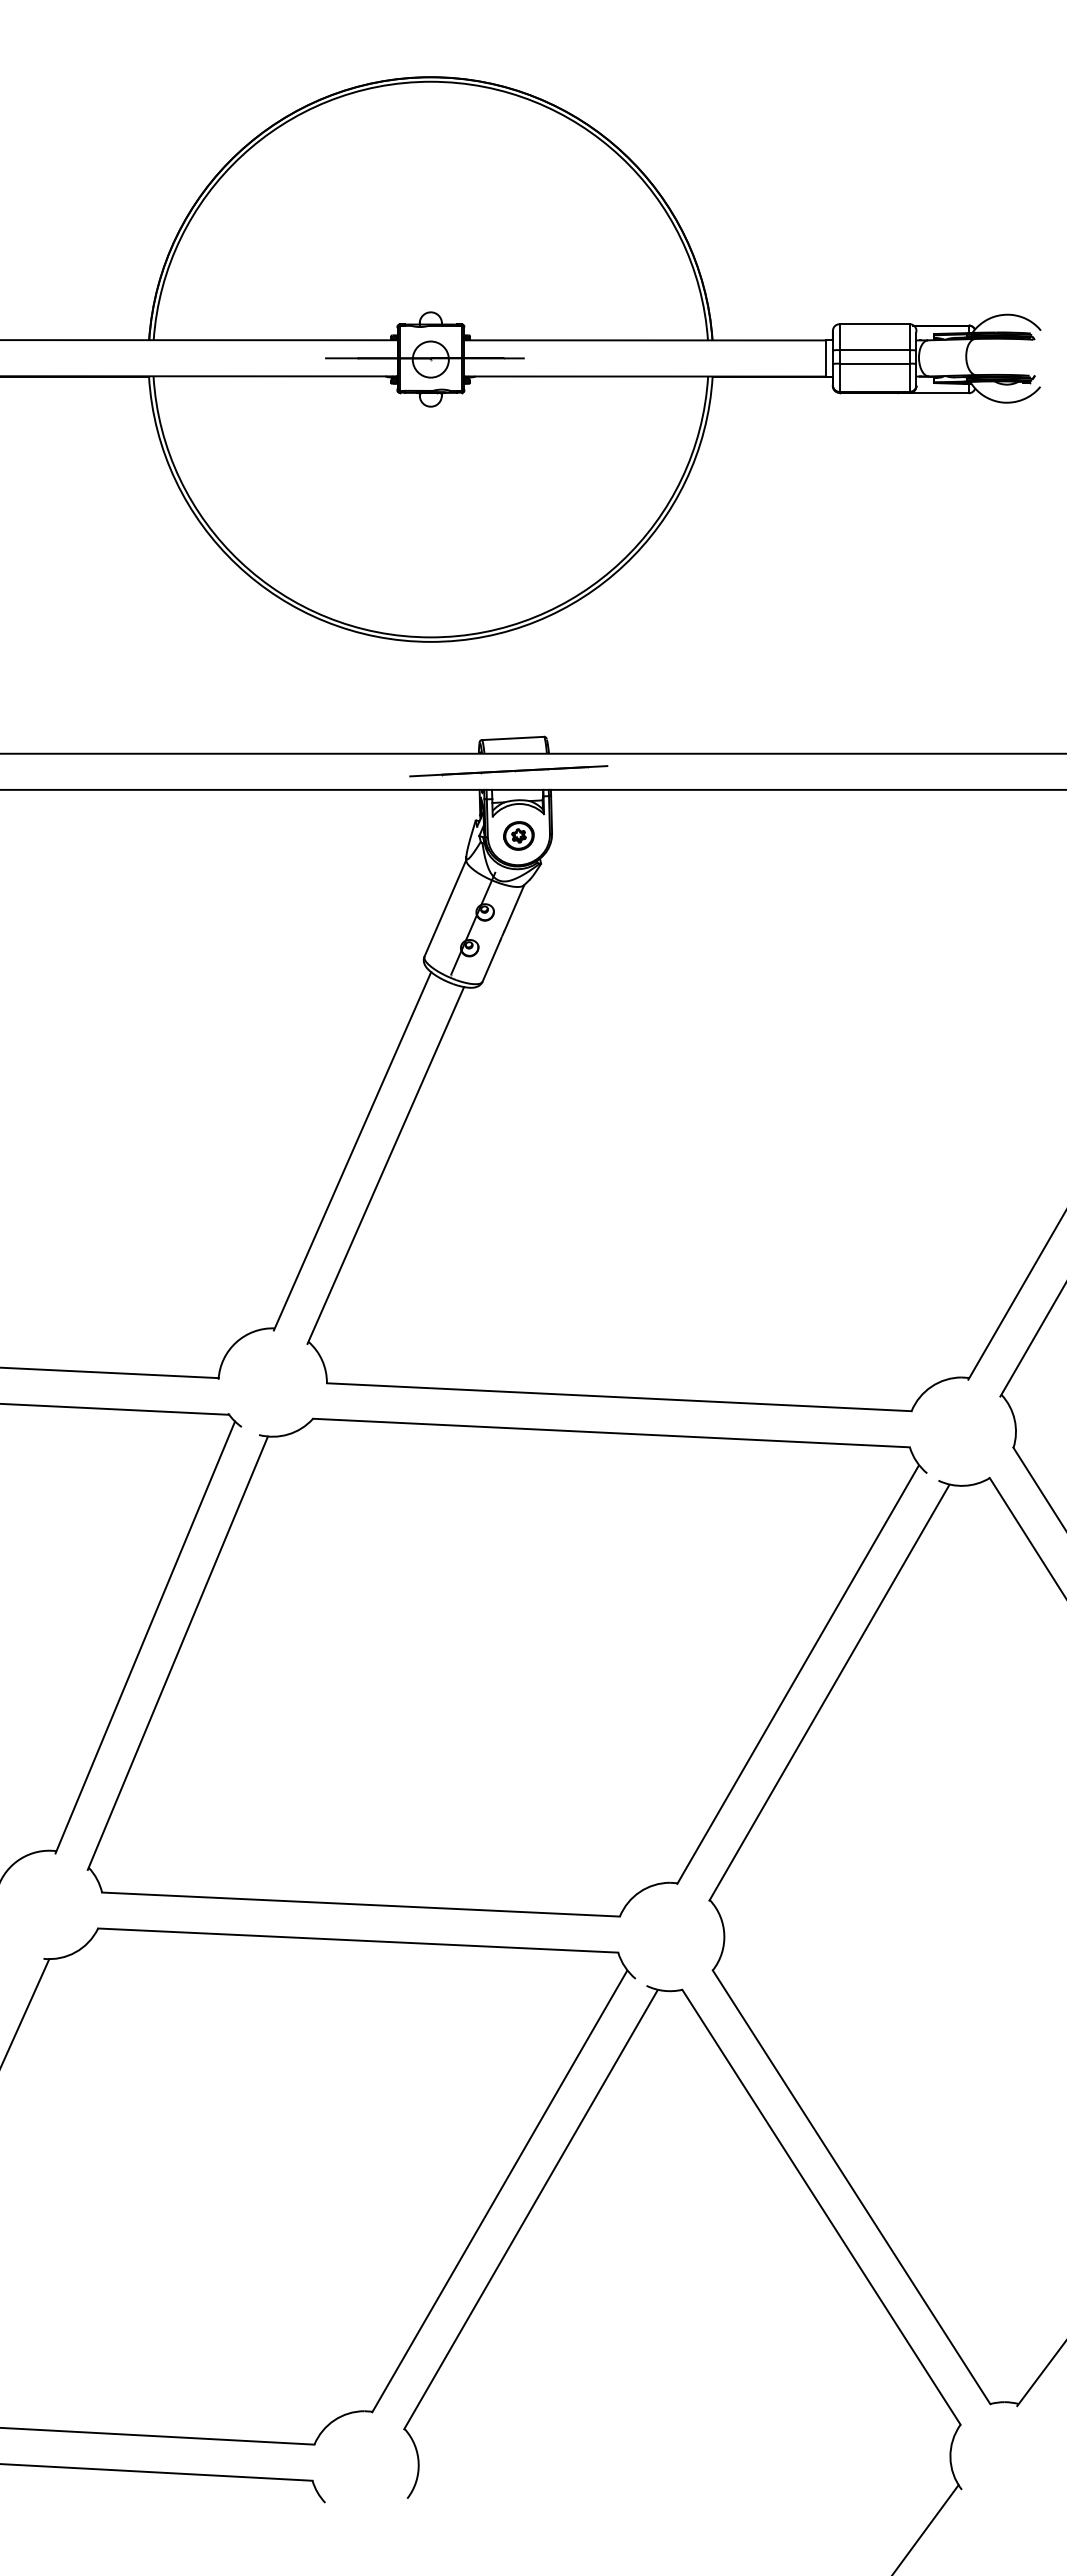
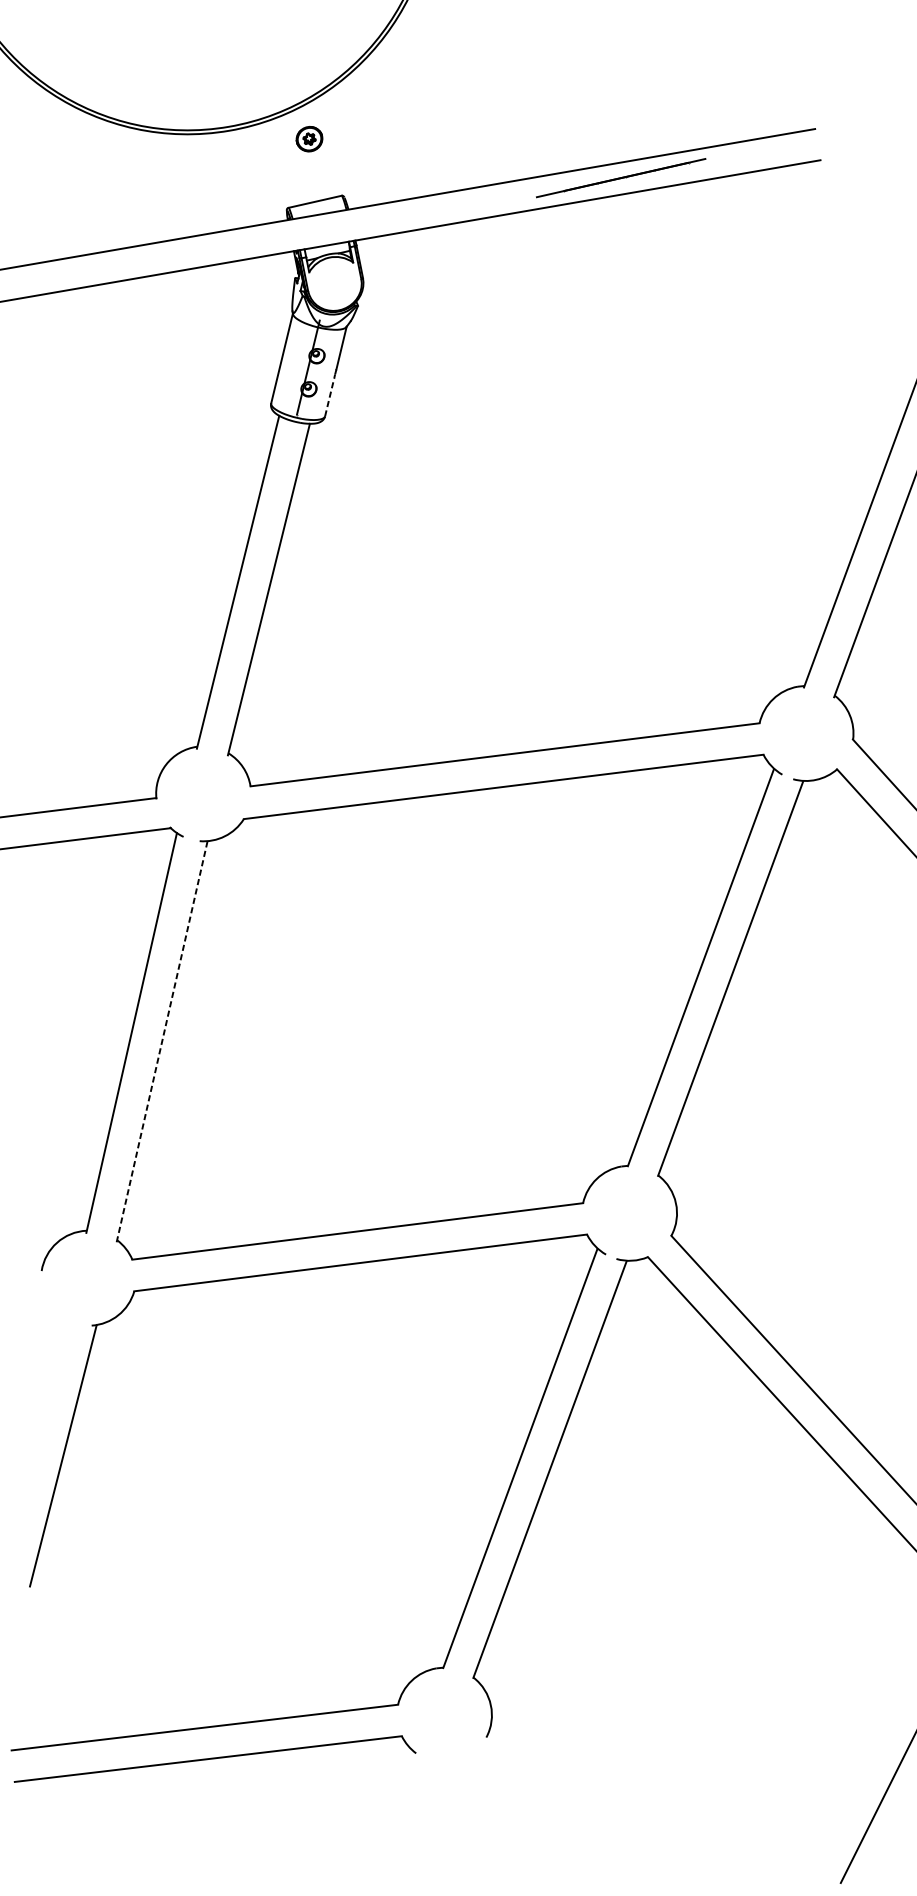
line: (508, 771) -> (620, 178), moved
part: (518, 835) -> (309, 138), moved
line: (491, 960) -> (329, 396), solid -> dashed
line: (177, 1653) -> (161, 1042), solid -> dashed

